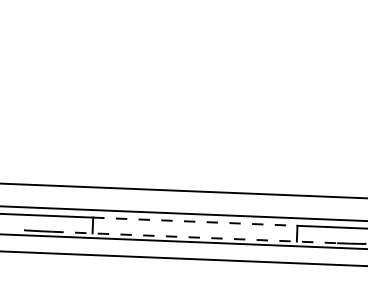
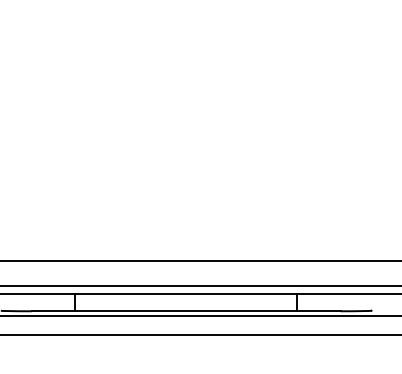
line: (195, 222) -> (186, 294), dashed -> solid
line: (195, 237) -> (186, 311), dashed -> solid

